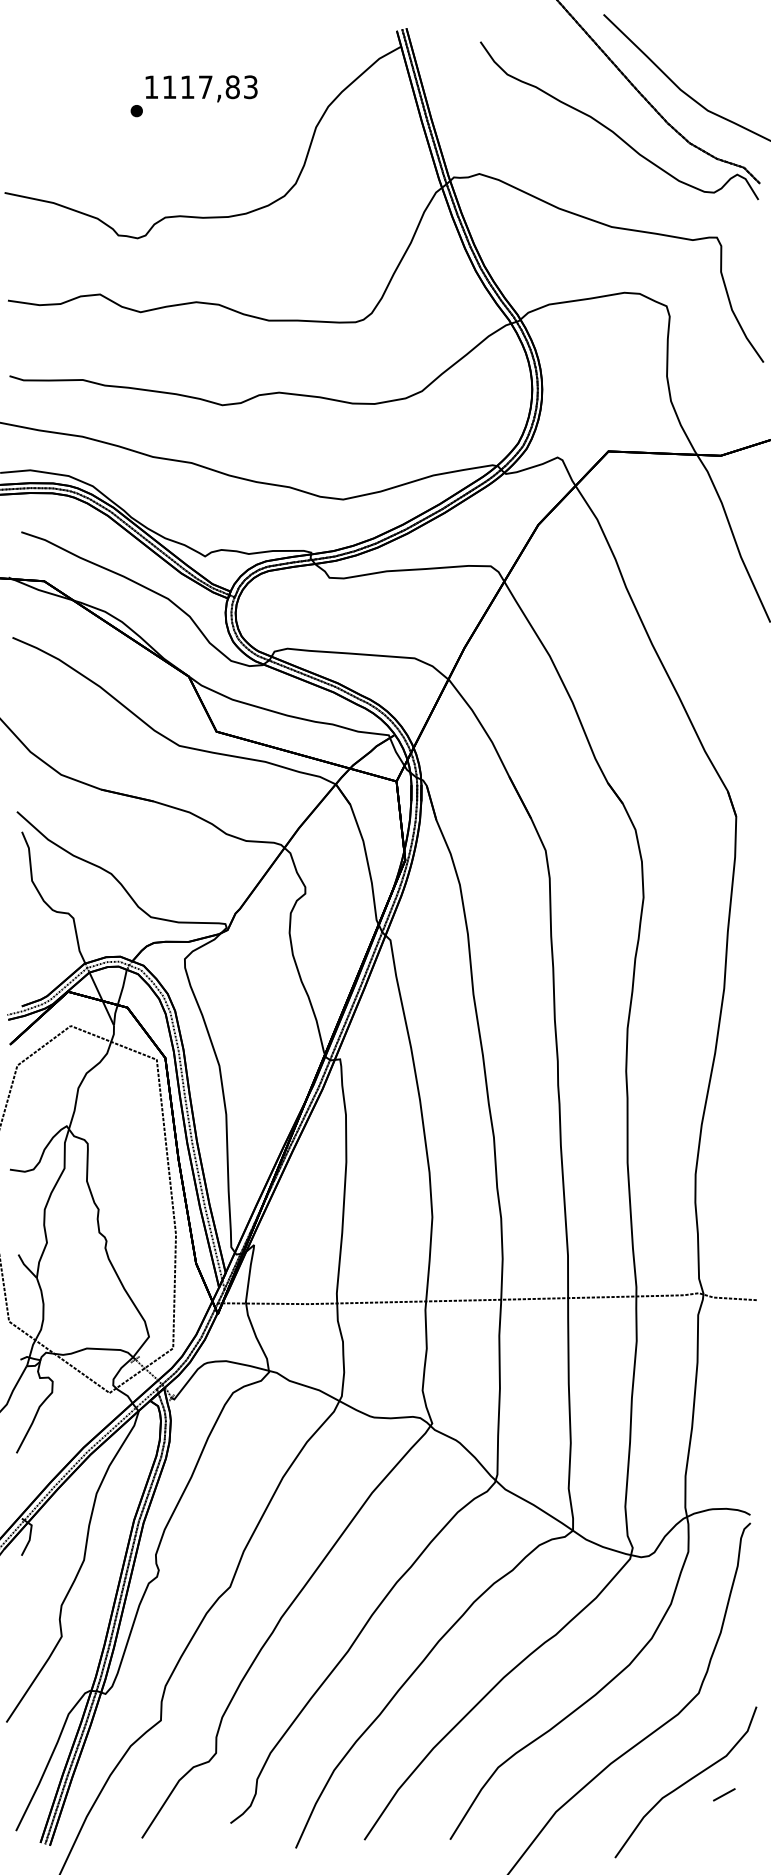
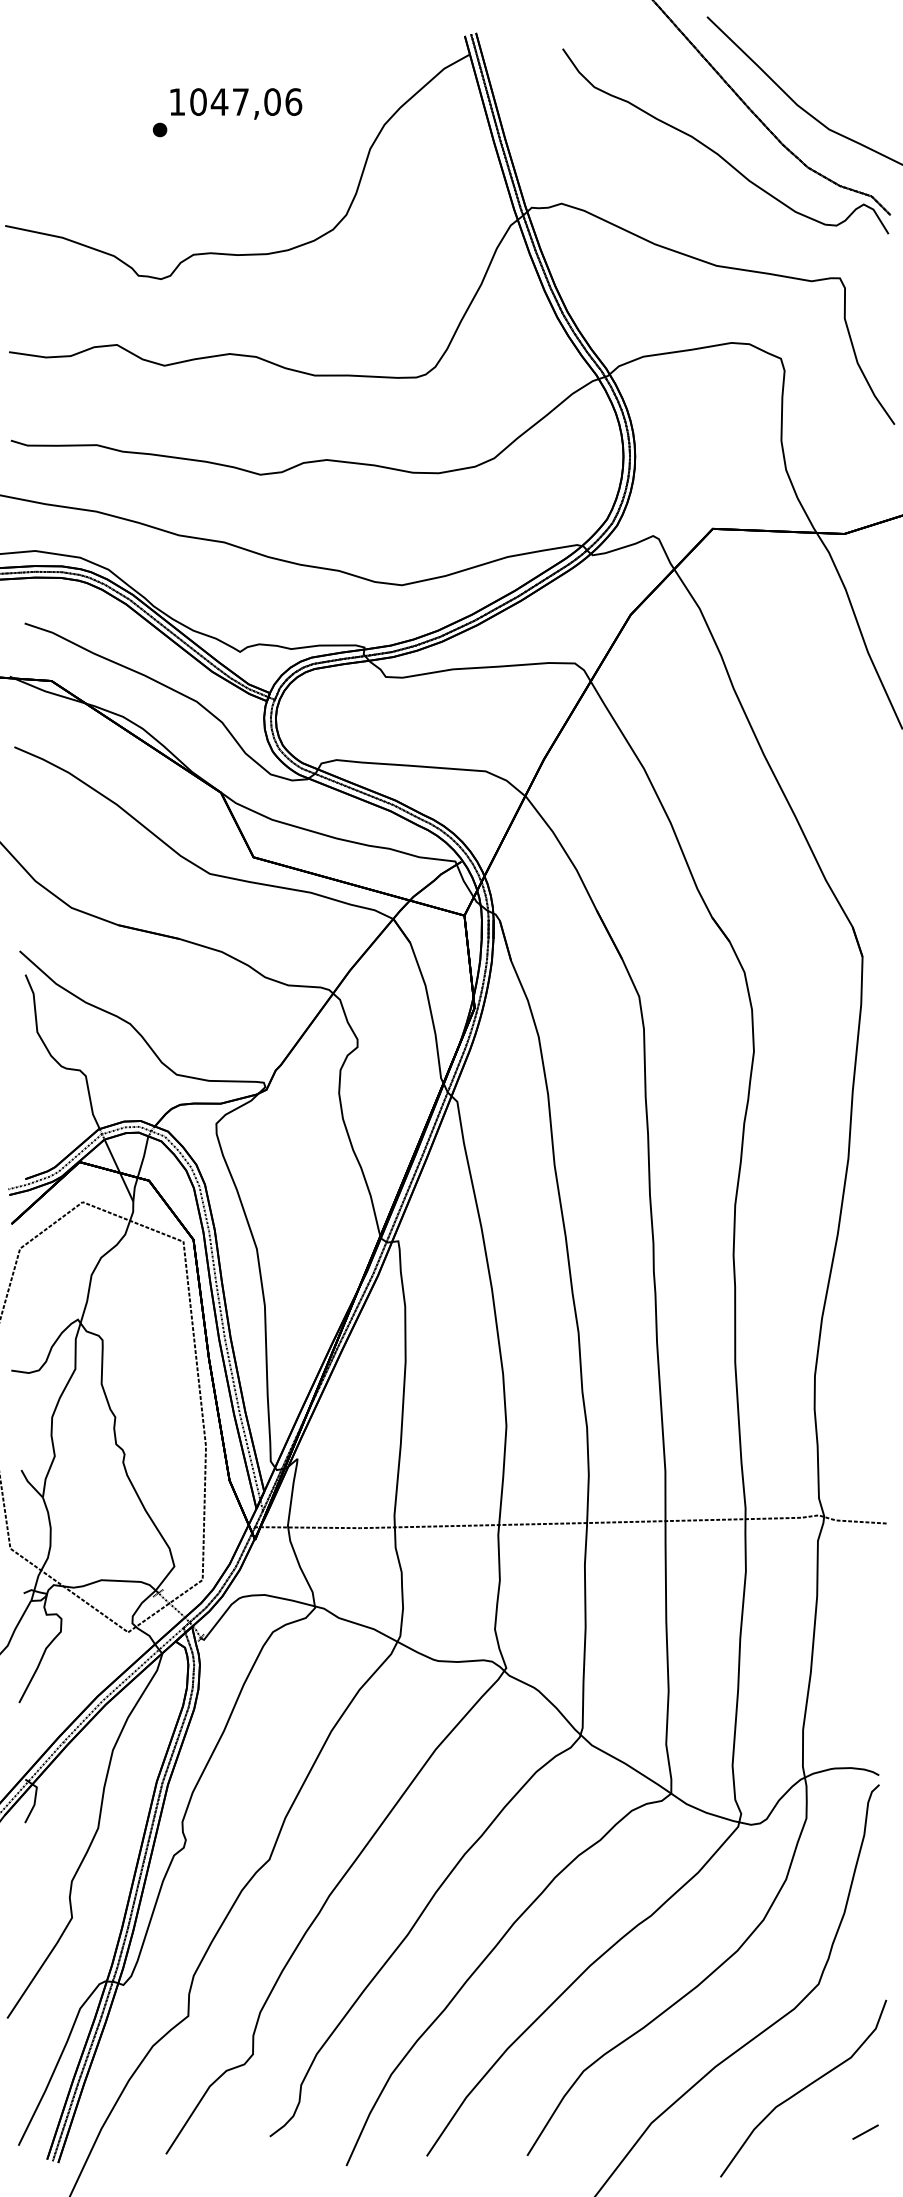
text: (210, 86) -> (246, 101), 1117,83 -> 1047,06
line: (724, 1794) -> (865, 2131), moved

